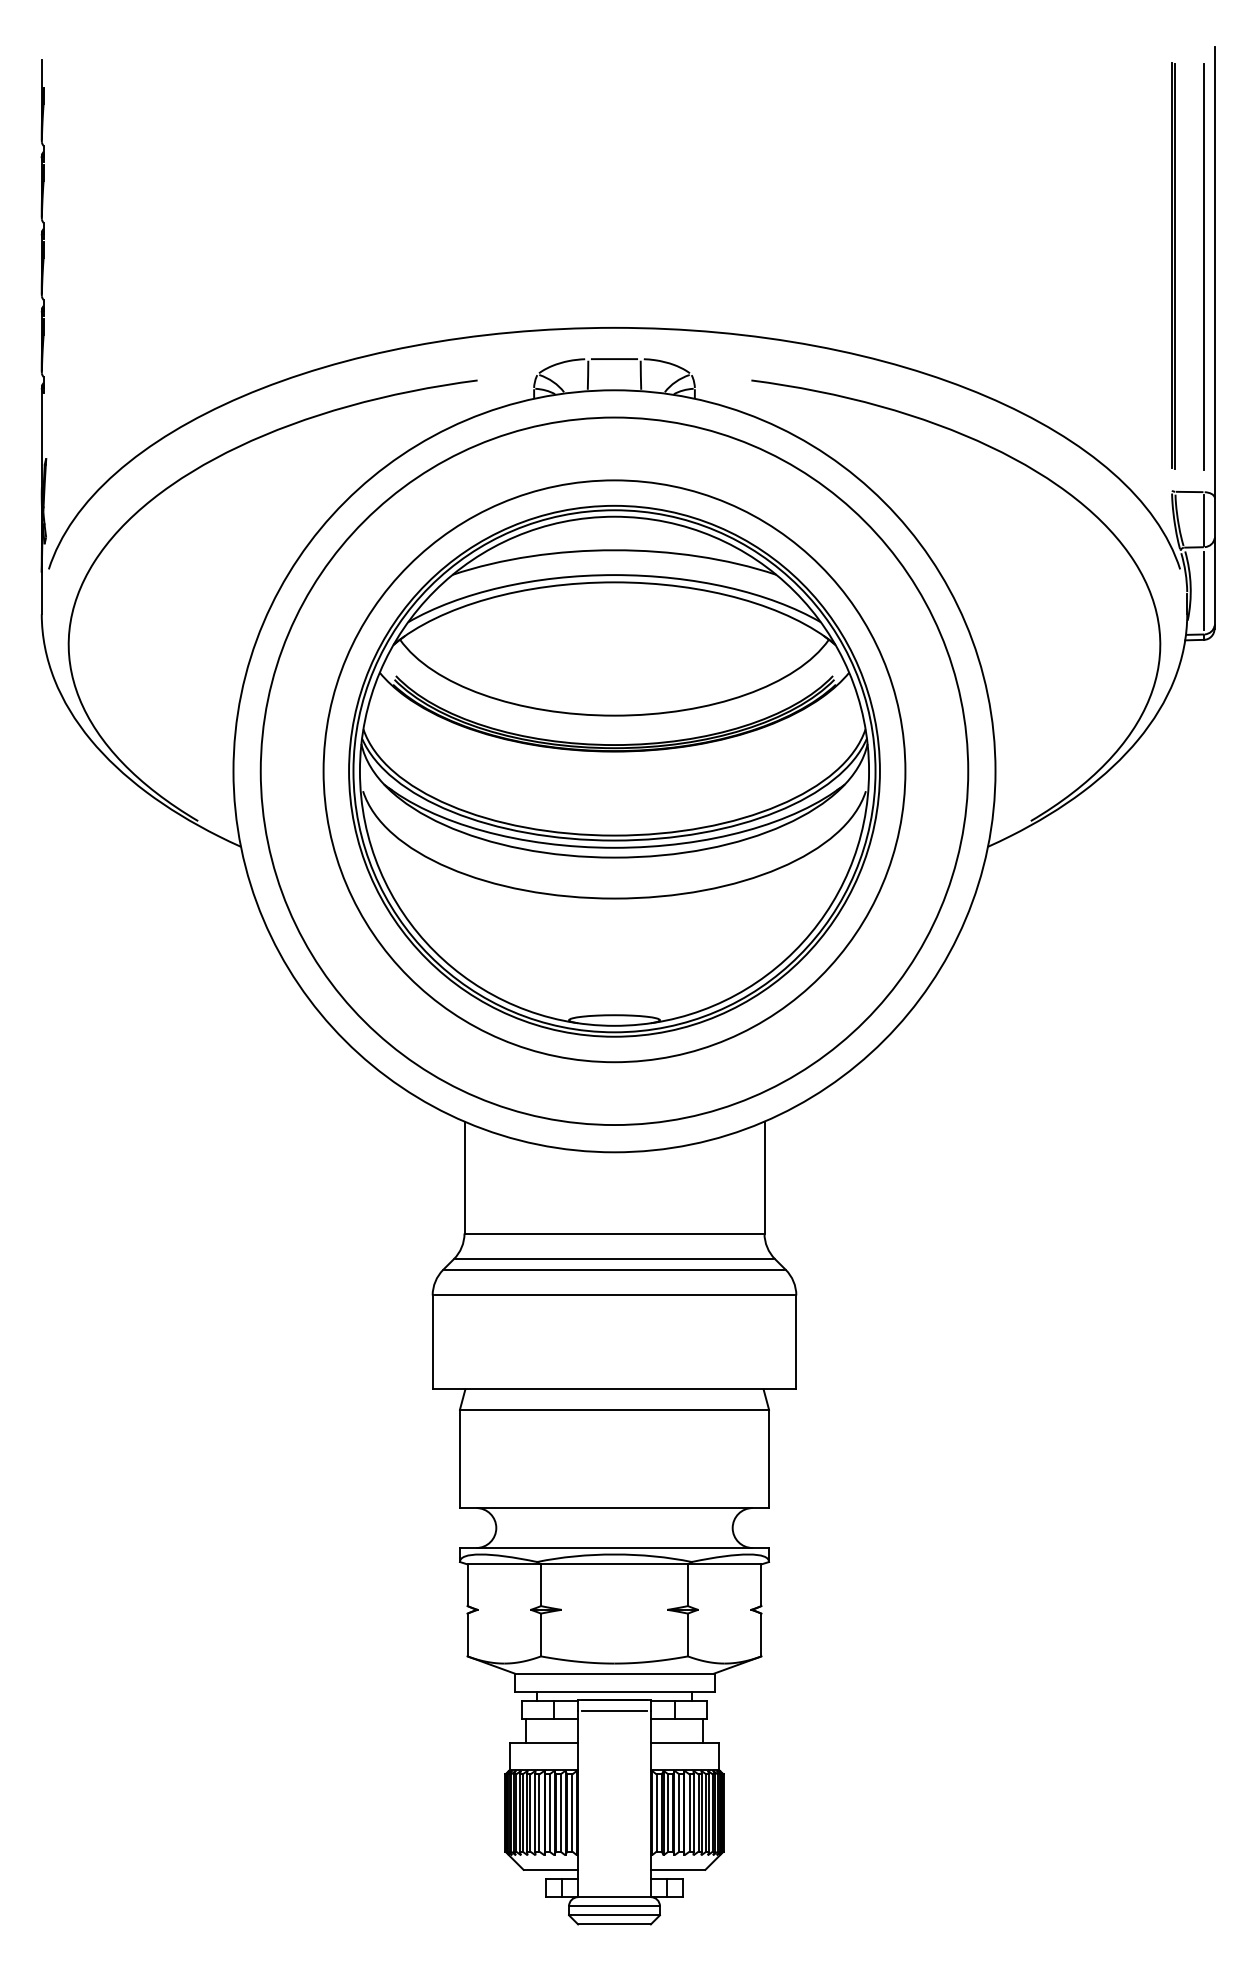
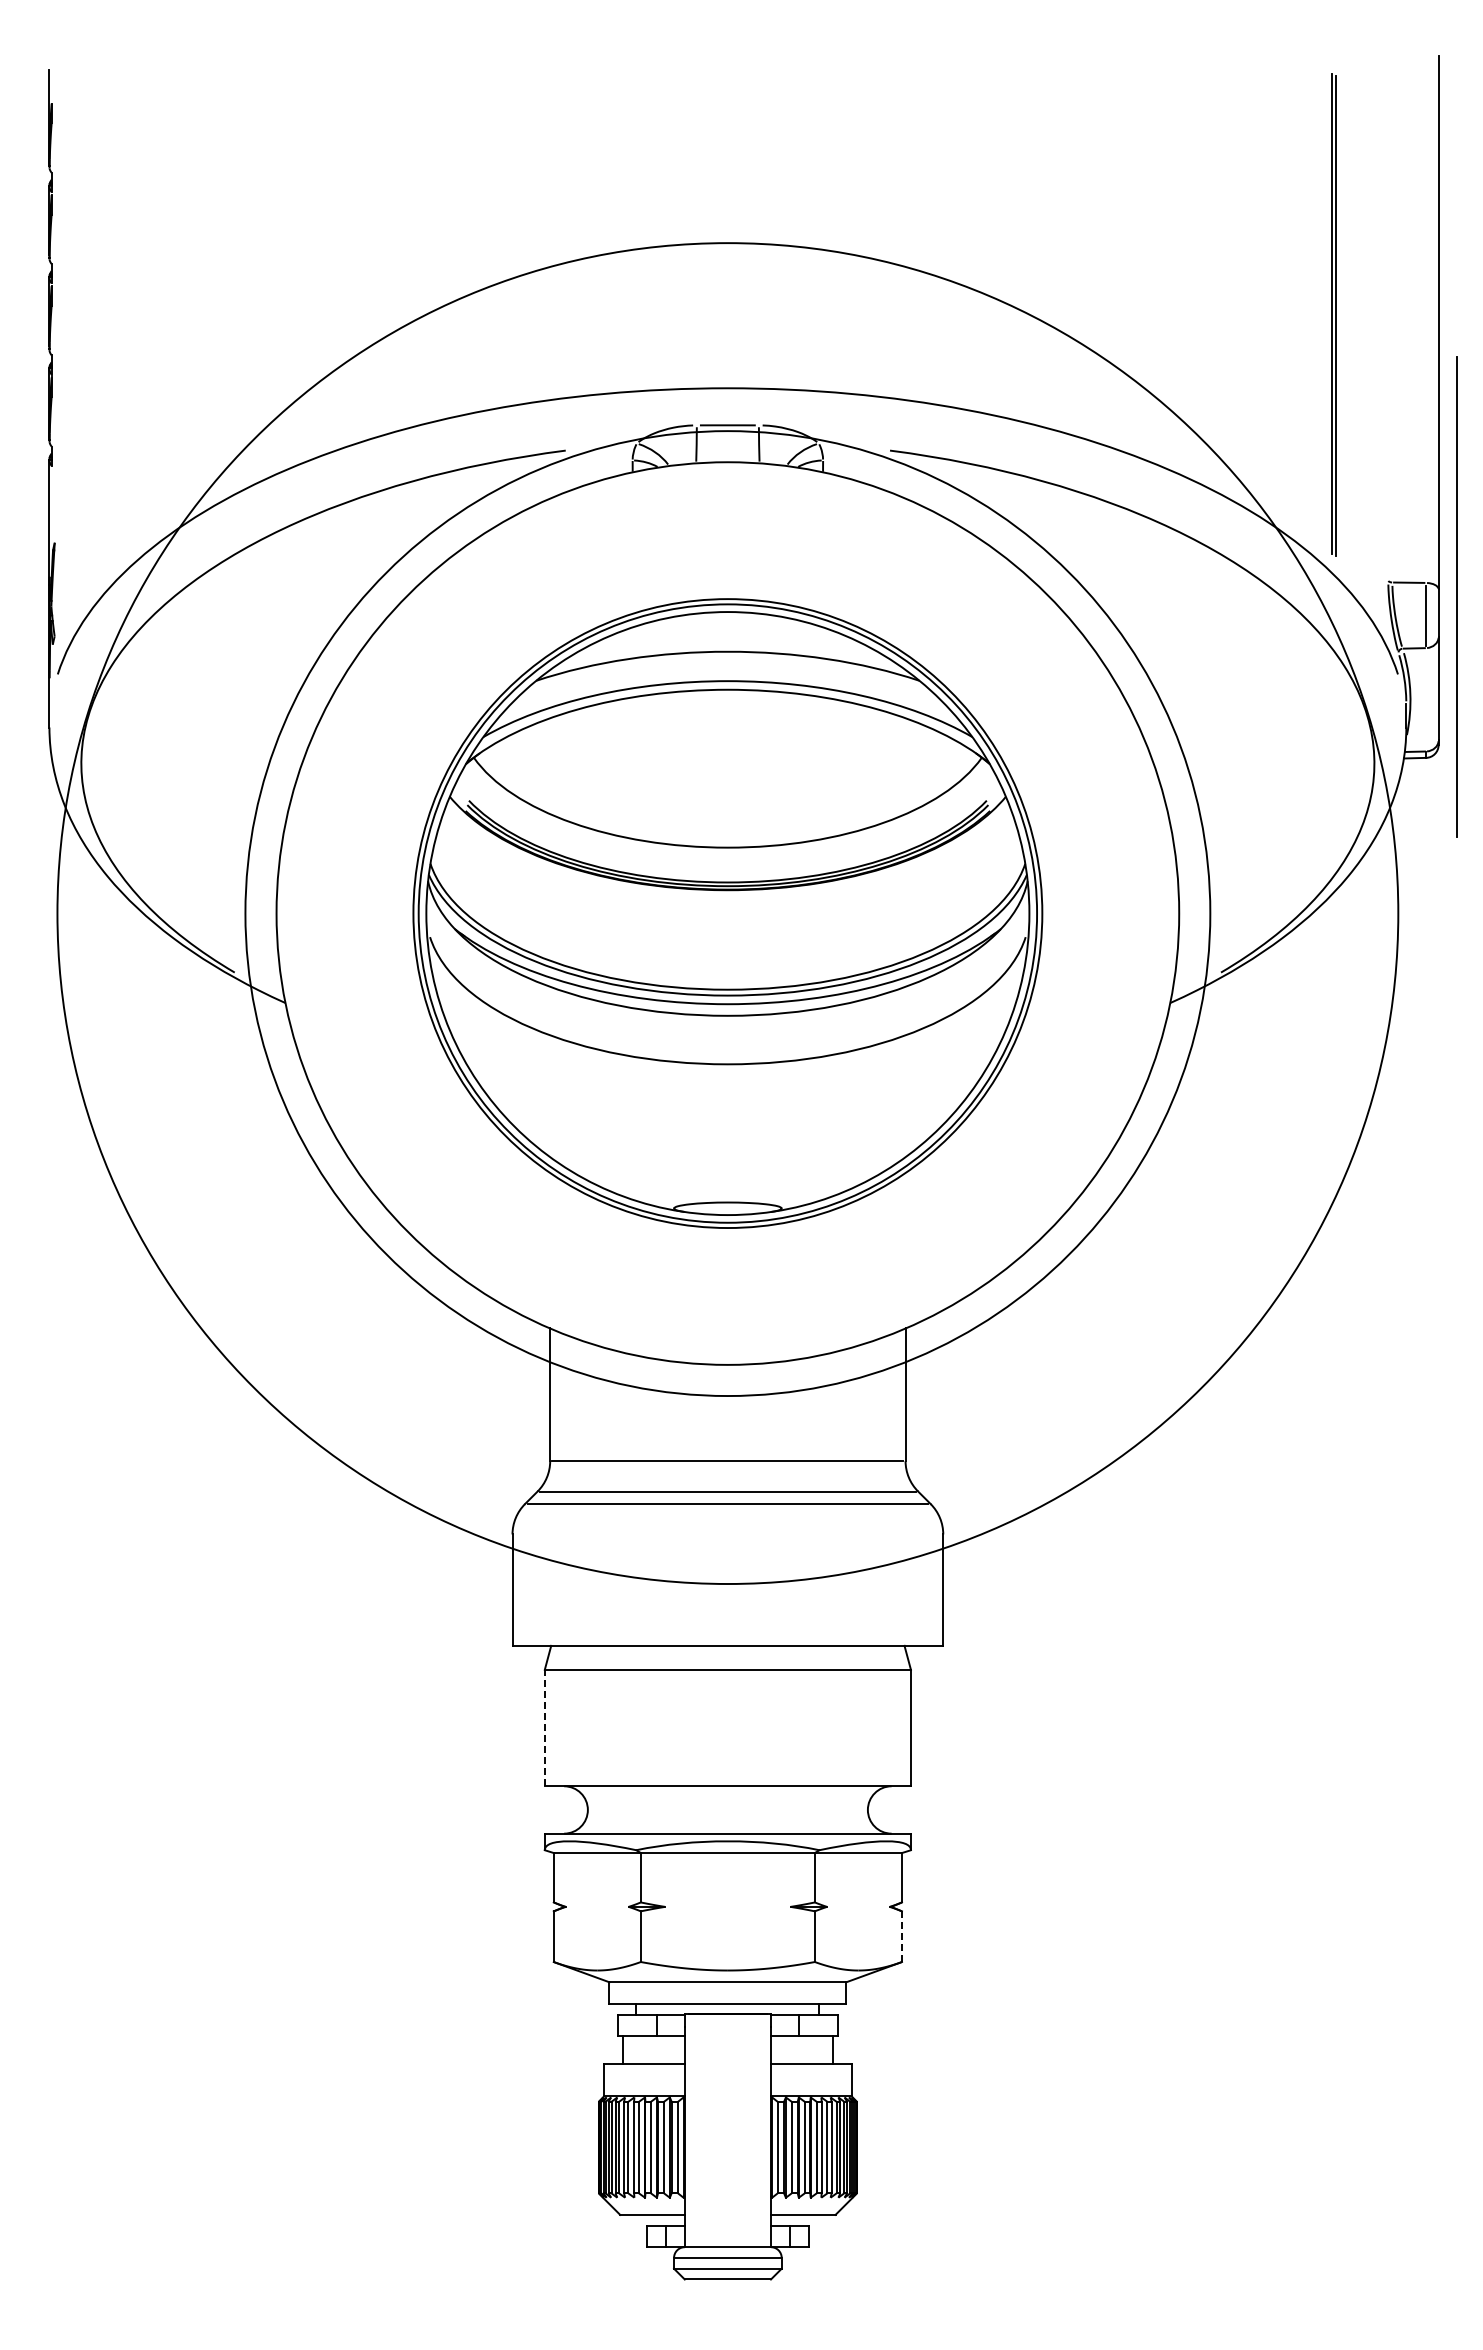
part: (1173, 265) -> (1333, 314), moved
line: (1203, 266) -> (1456, 596), moved
line: (1204, 590) -> (1426, 699), removed
circle: (614, 771) -> (727, 913), size x1.4
circle: (614, 771) -> (727, 913), size x1.6
line: (614, 1295) -> (727, 1534), removed
line: (459, 1458) -> (544, 1727), solid -> dashed
line: (761, 1634) -> (901, 1936), solid -> dashed
line: (614, 1710) -> (727, 2026), removed

